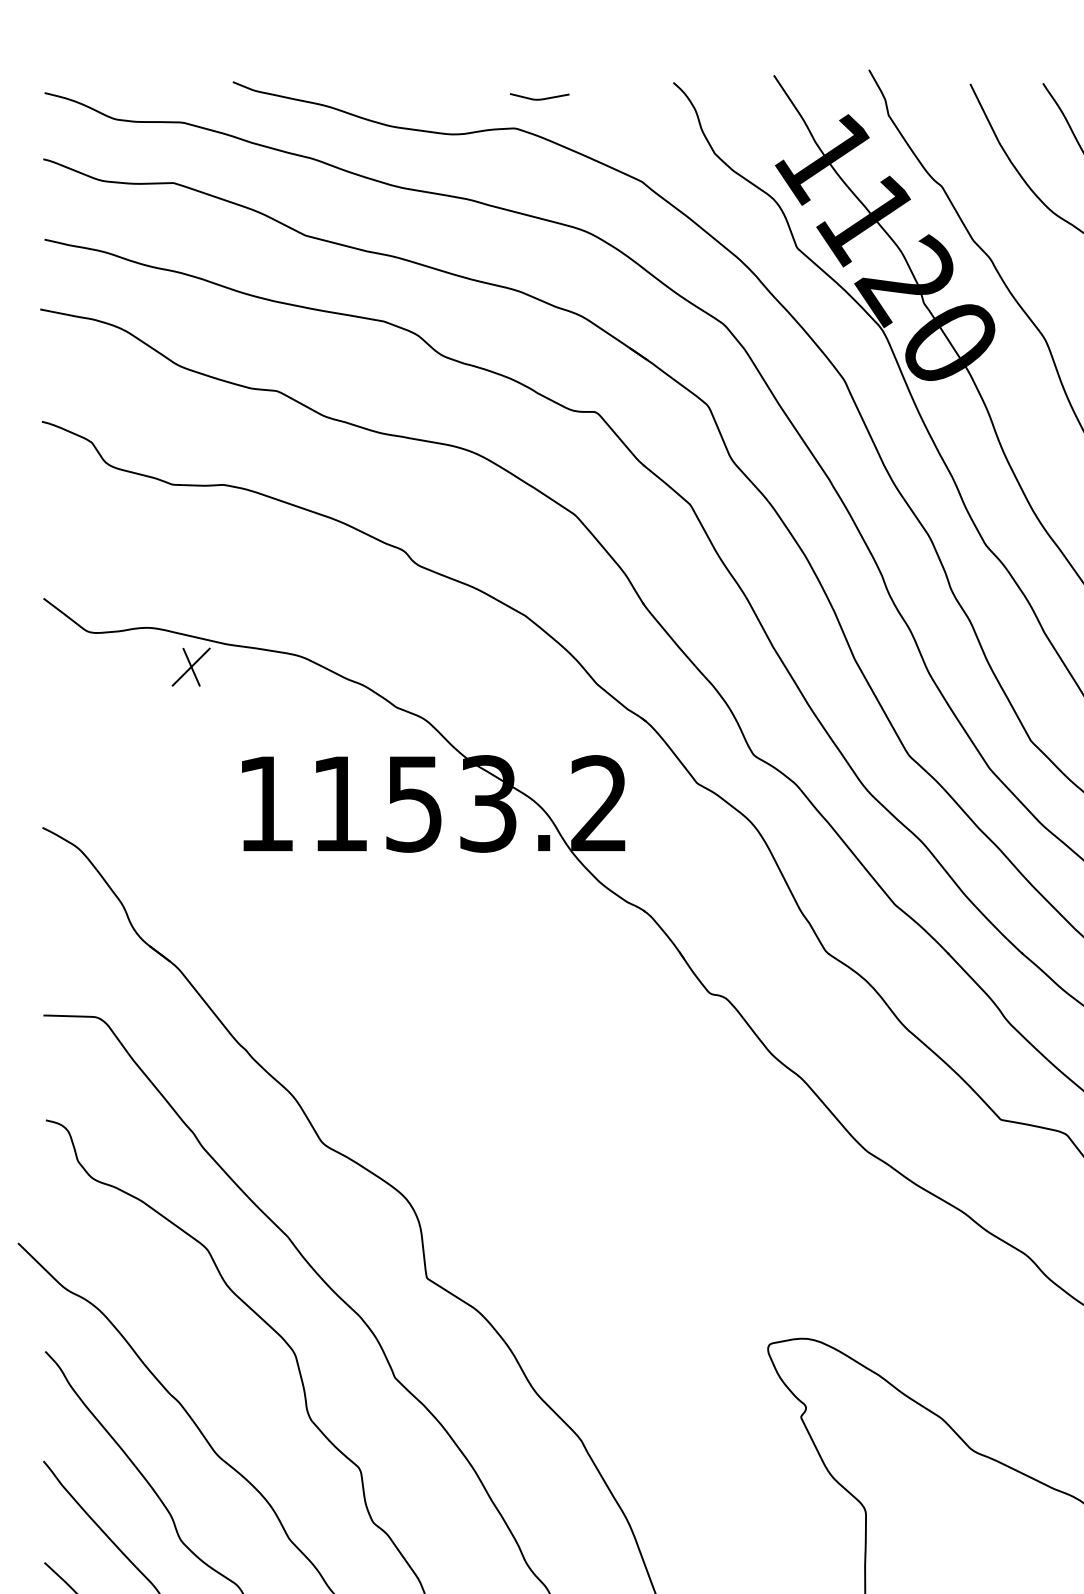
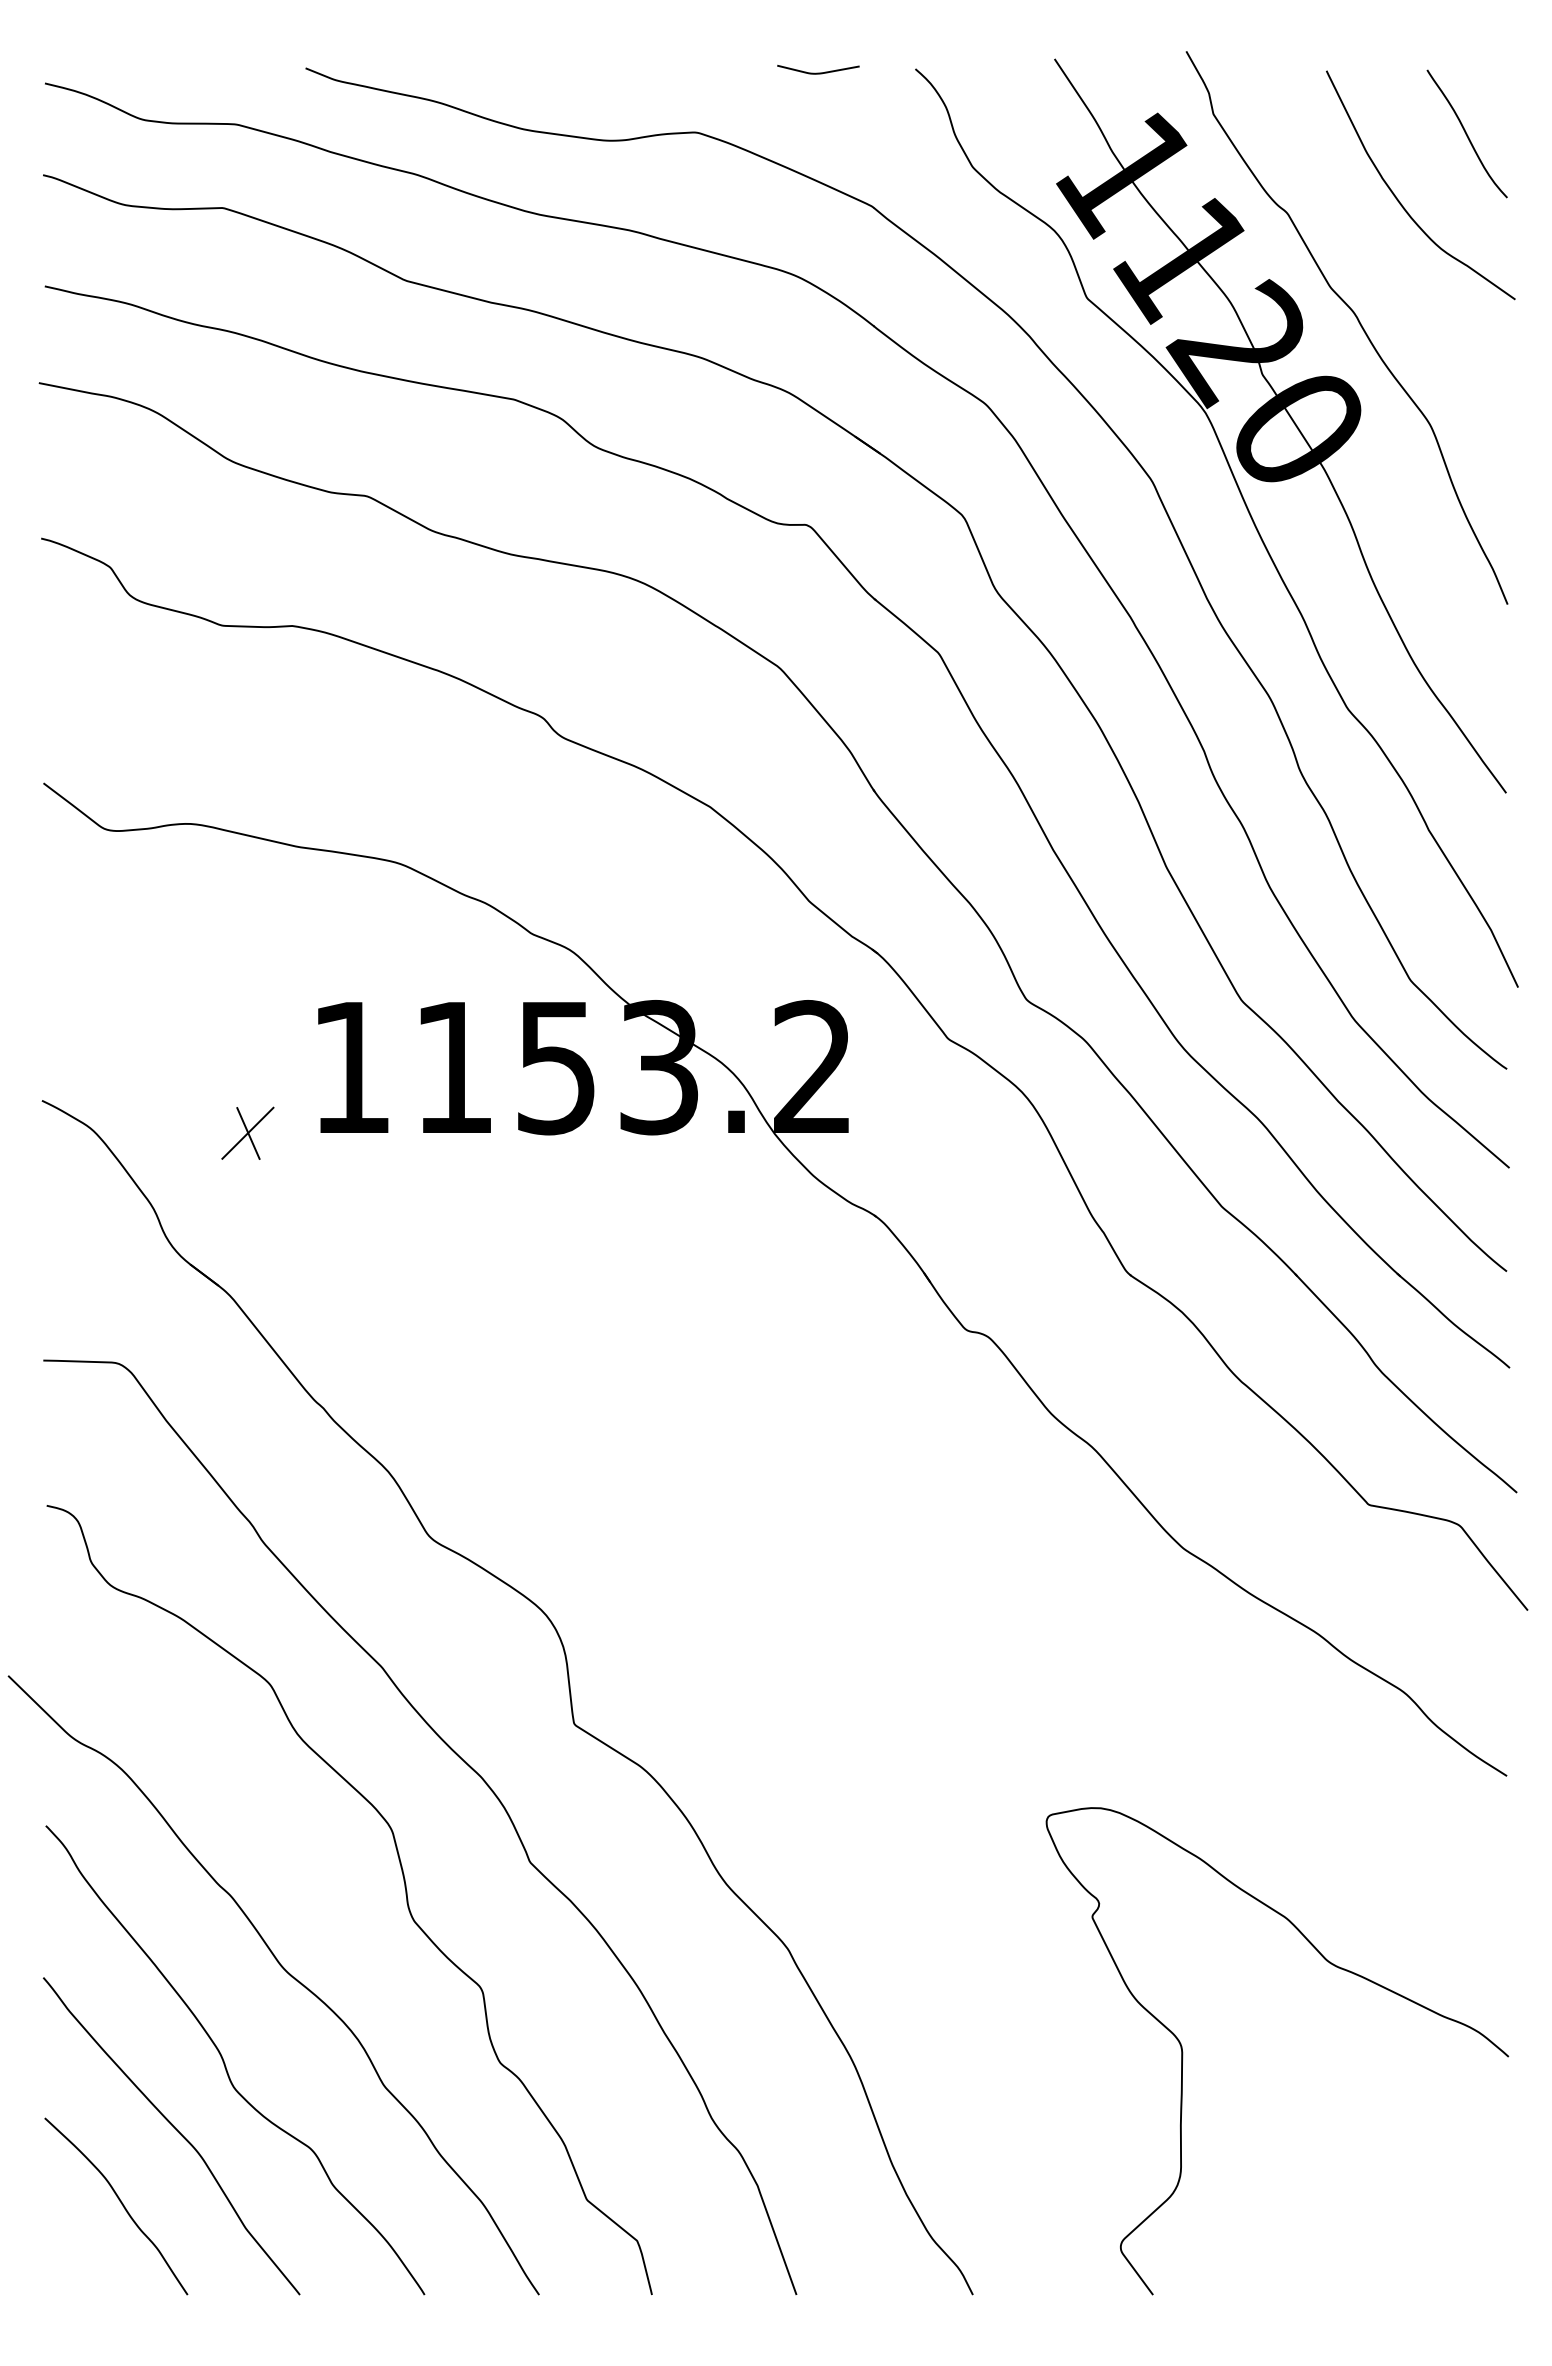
curve: (539, 98) -> (818, 72), moved
part: (190, 666) -> (247, 1132), moved

